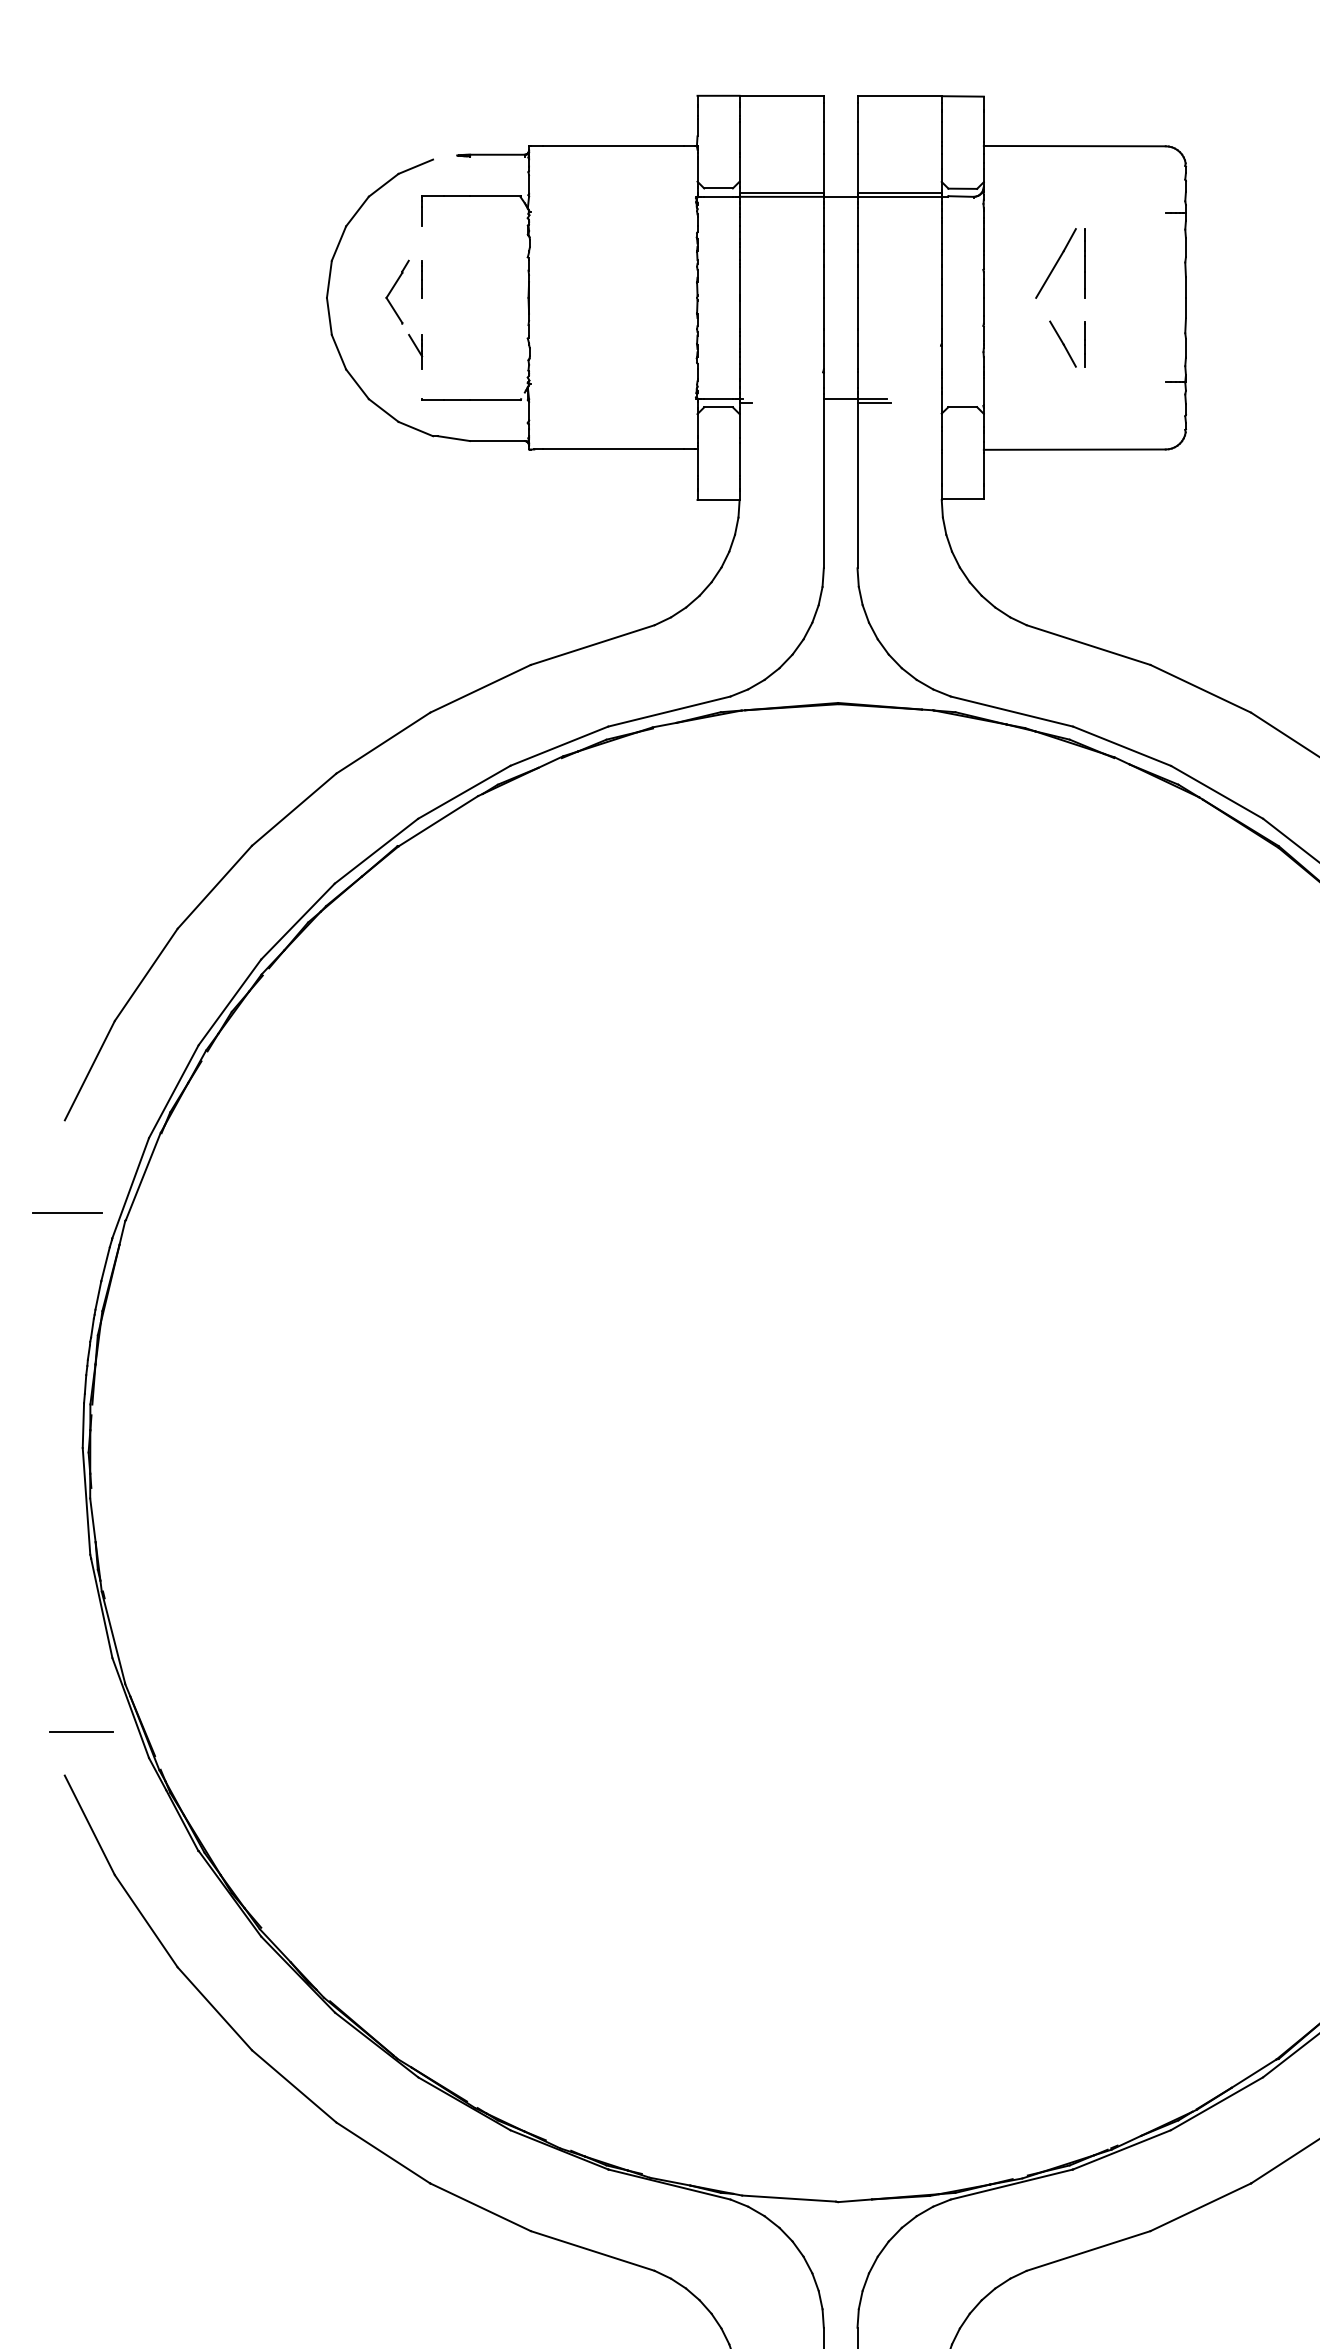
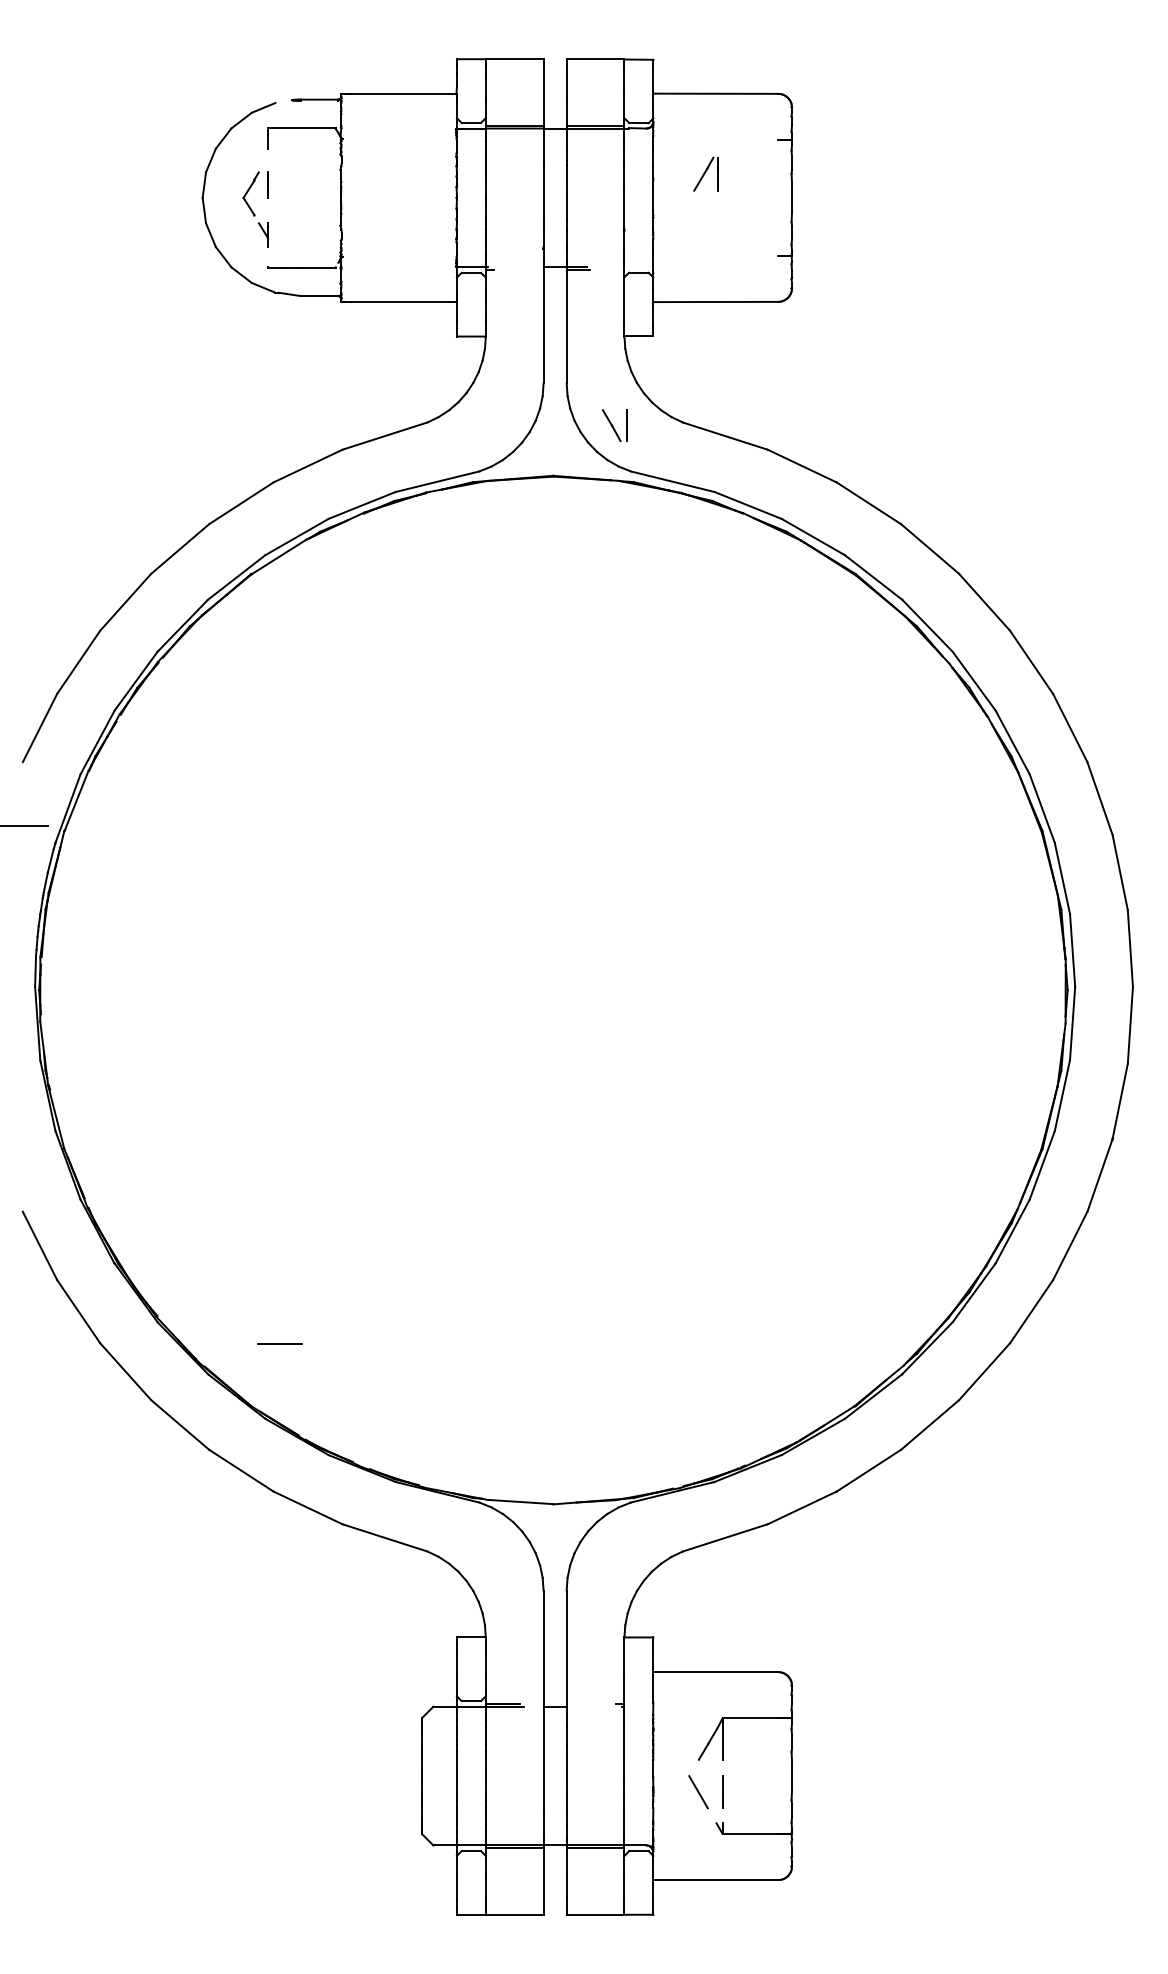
part: (1059, 262) -> (705, 173), size x0.7
part: (1067, 343) -> (614, 425), moved
line: (80, 1731) -> (279, 1343), moved

